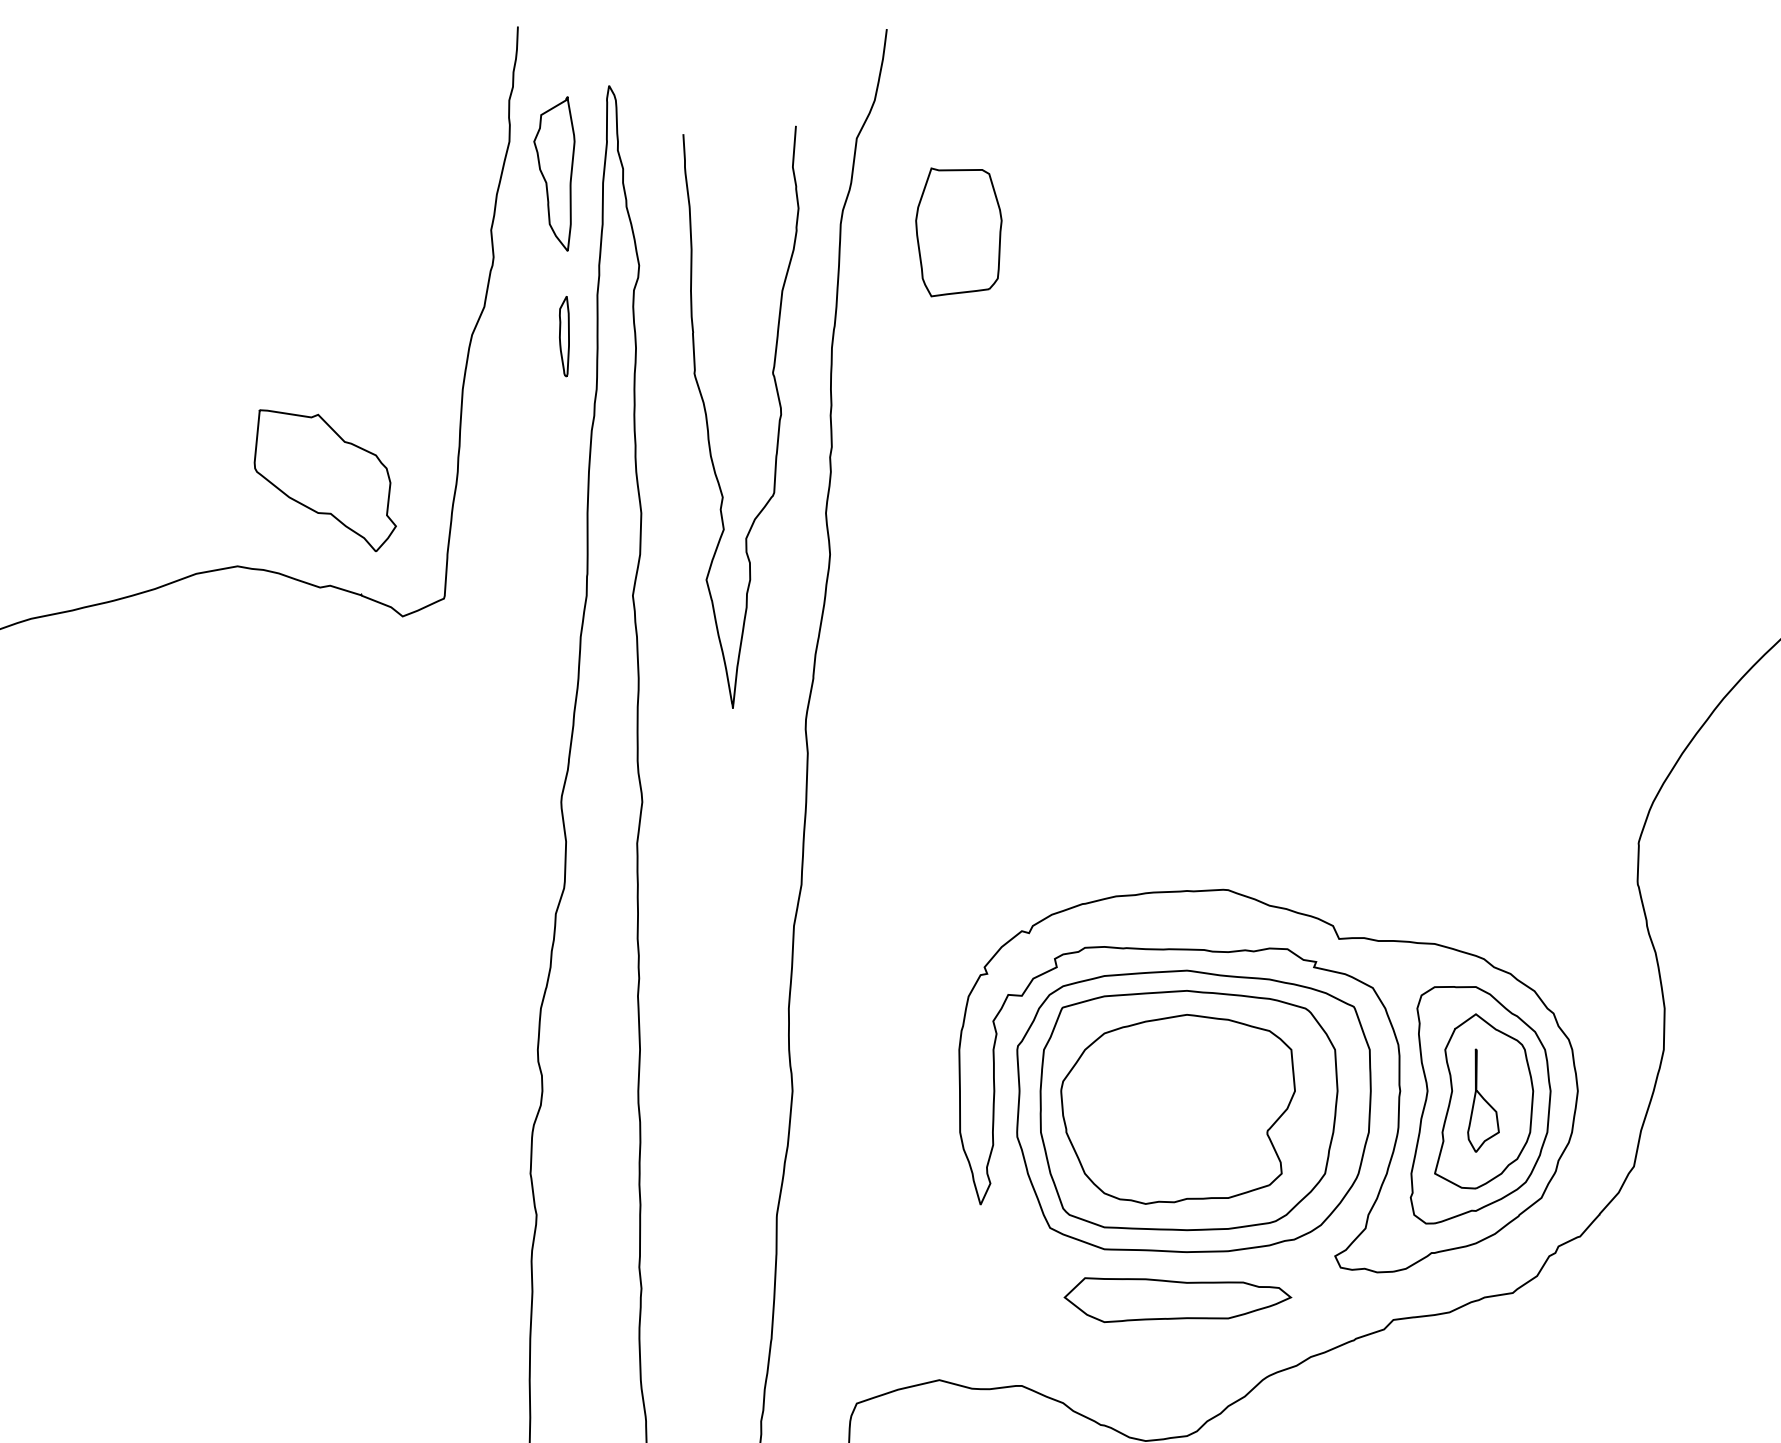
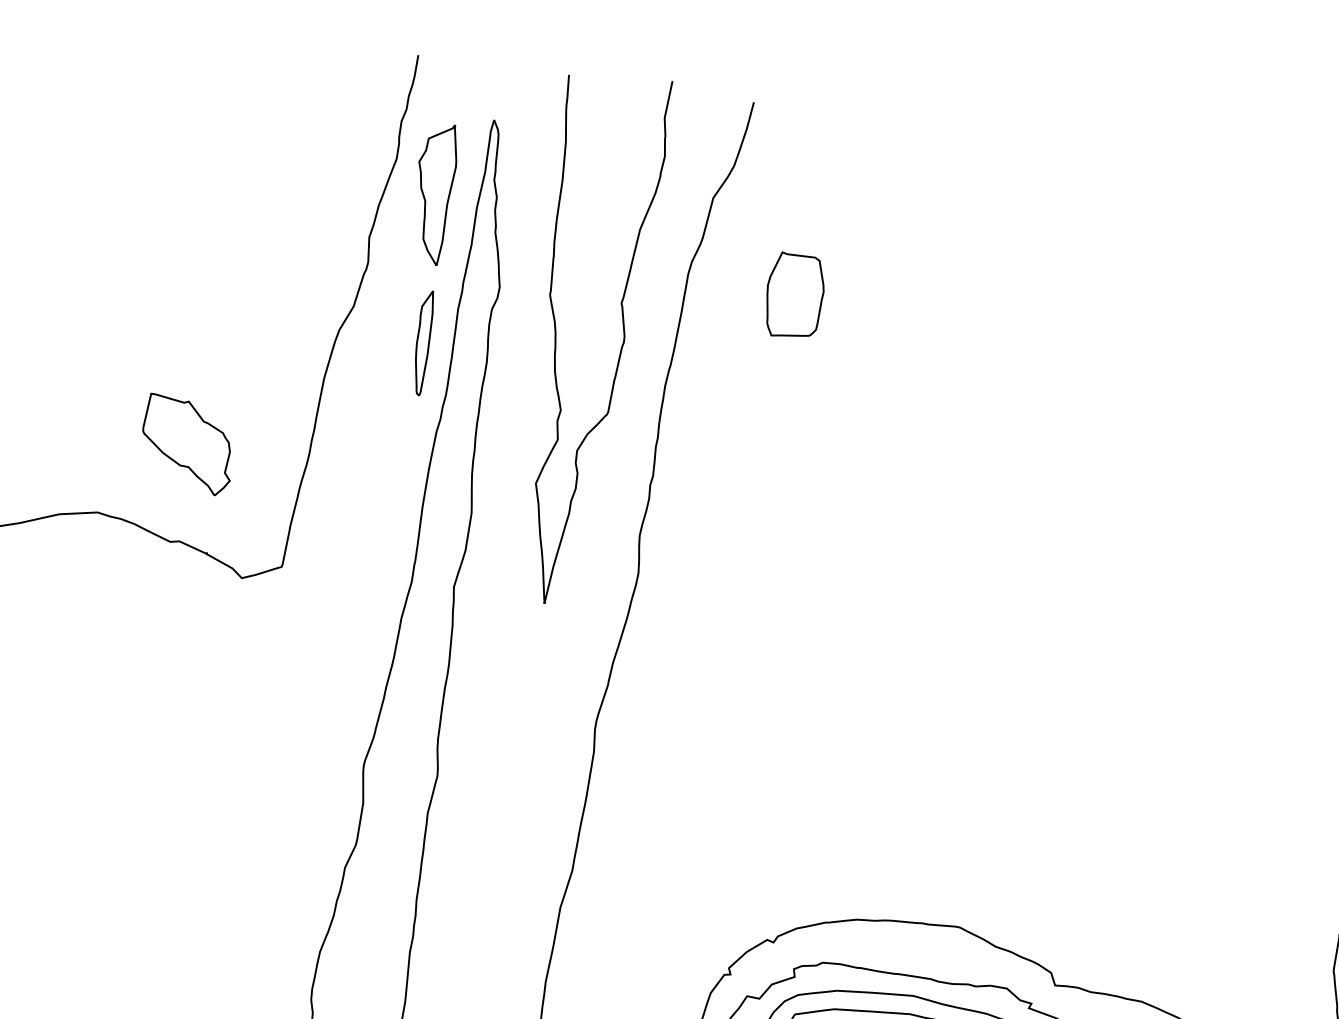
part: (958, 232) -> (794, 296), size x0.71
part: (564, 336) -> (423, 342), size x1.43
curve: (708, 424) -> (556, 342), moved
part: (324, 480) -> (187, 444), size x0.71

